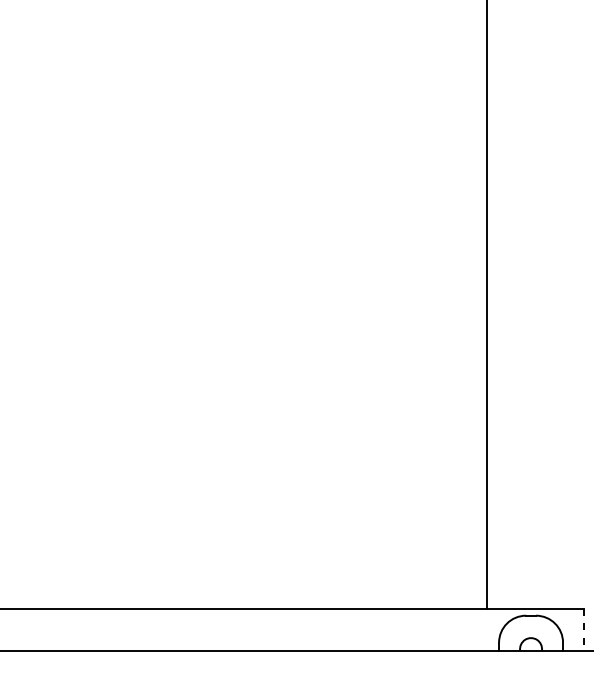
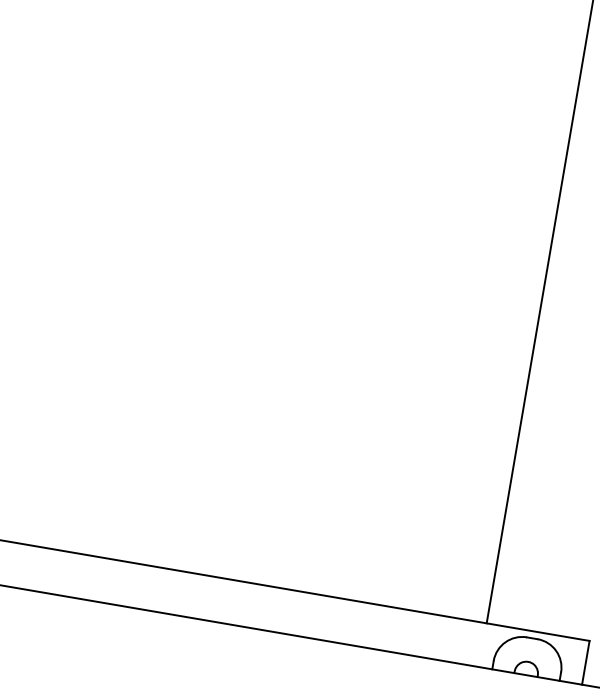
line: (584, 629) -> (586, 662), dashed -> solid

